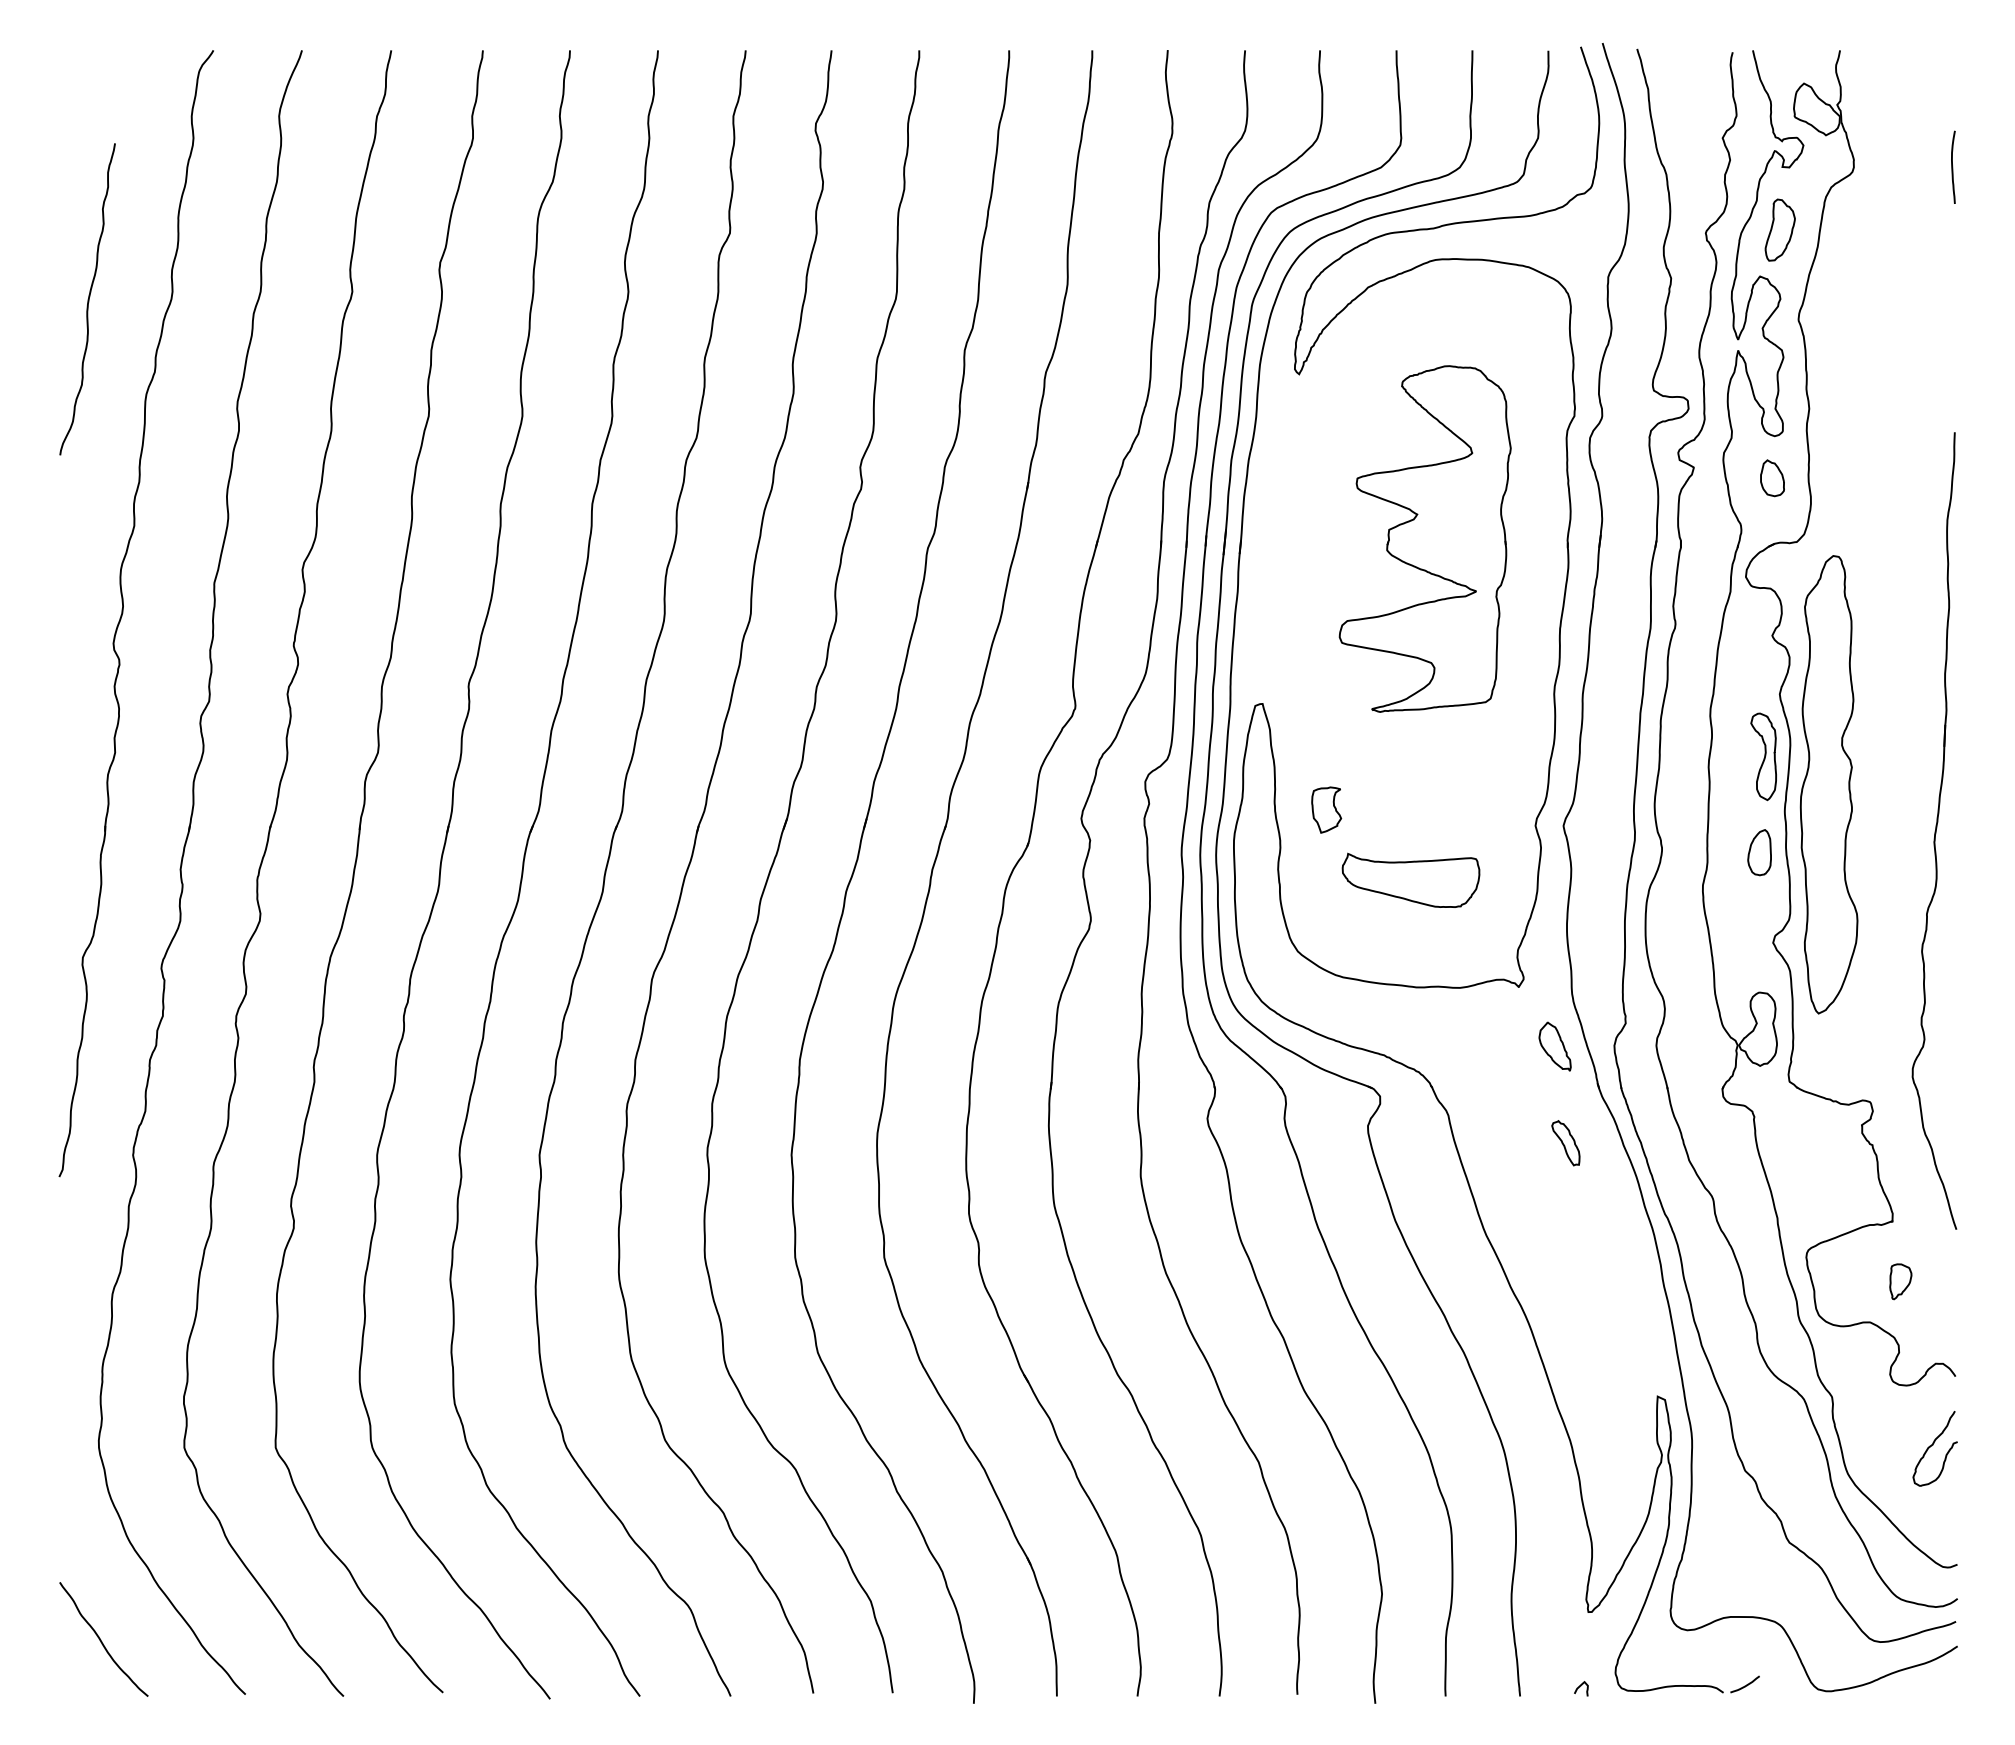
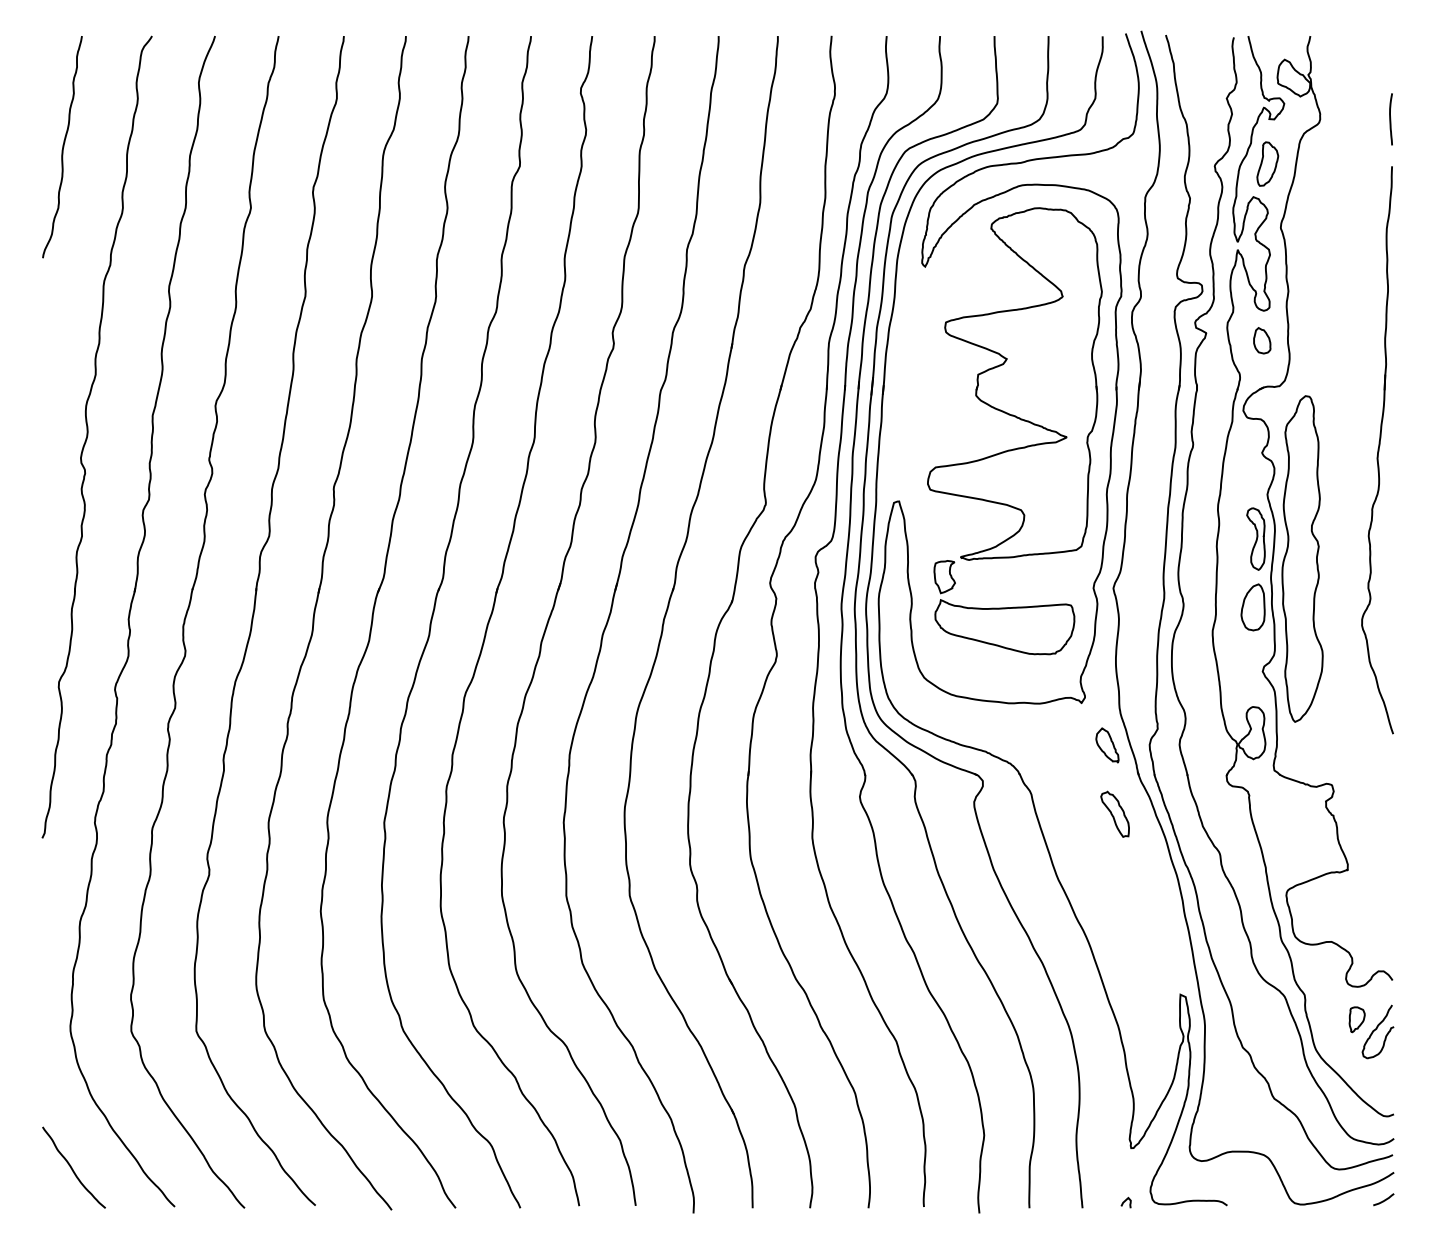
curve: (87, 299) -> (62, 147), moved
part: (1425, 538) -> (1015, 383), size x1.43
part: (1934, 830) -> (1377, 449), moved
part: (1759, 852) -> (1252, 607), size x1.43
part: (1410, 880) -> (1004, 627), size x1.43
part: (1565, 1142) -> (1114, 813), size x1.43
part: (1900, 1281) -> (1356, 1019), moved
curve: (1744, 1685) -> (1383, 1200), moved

